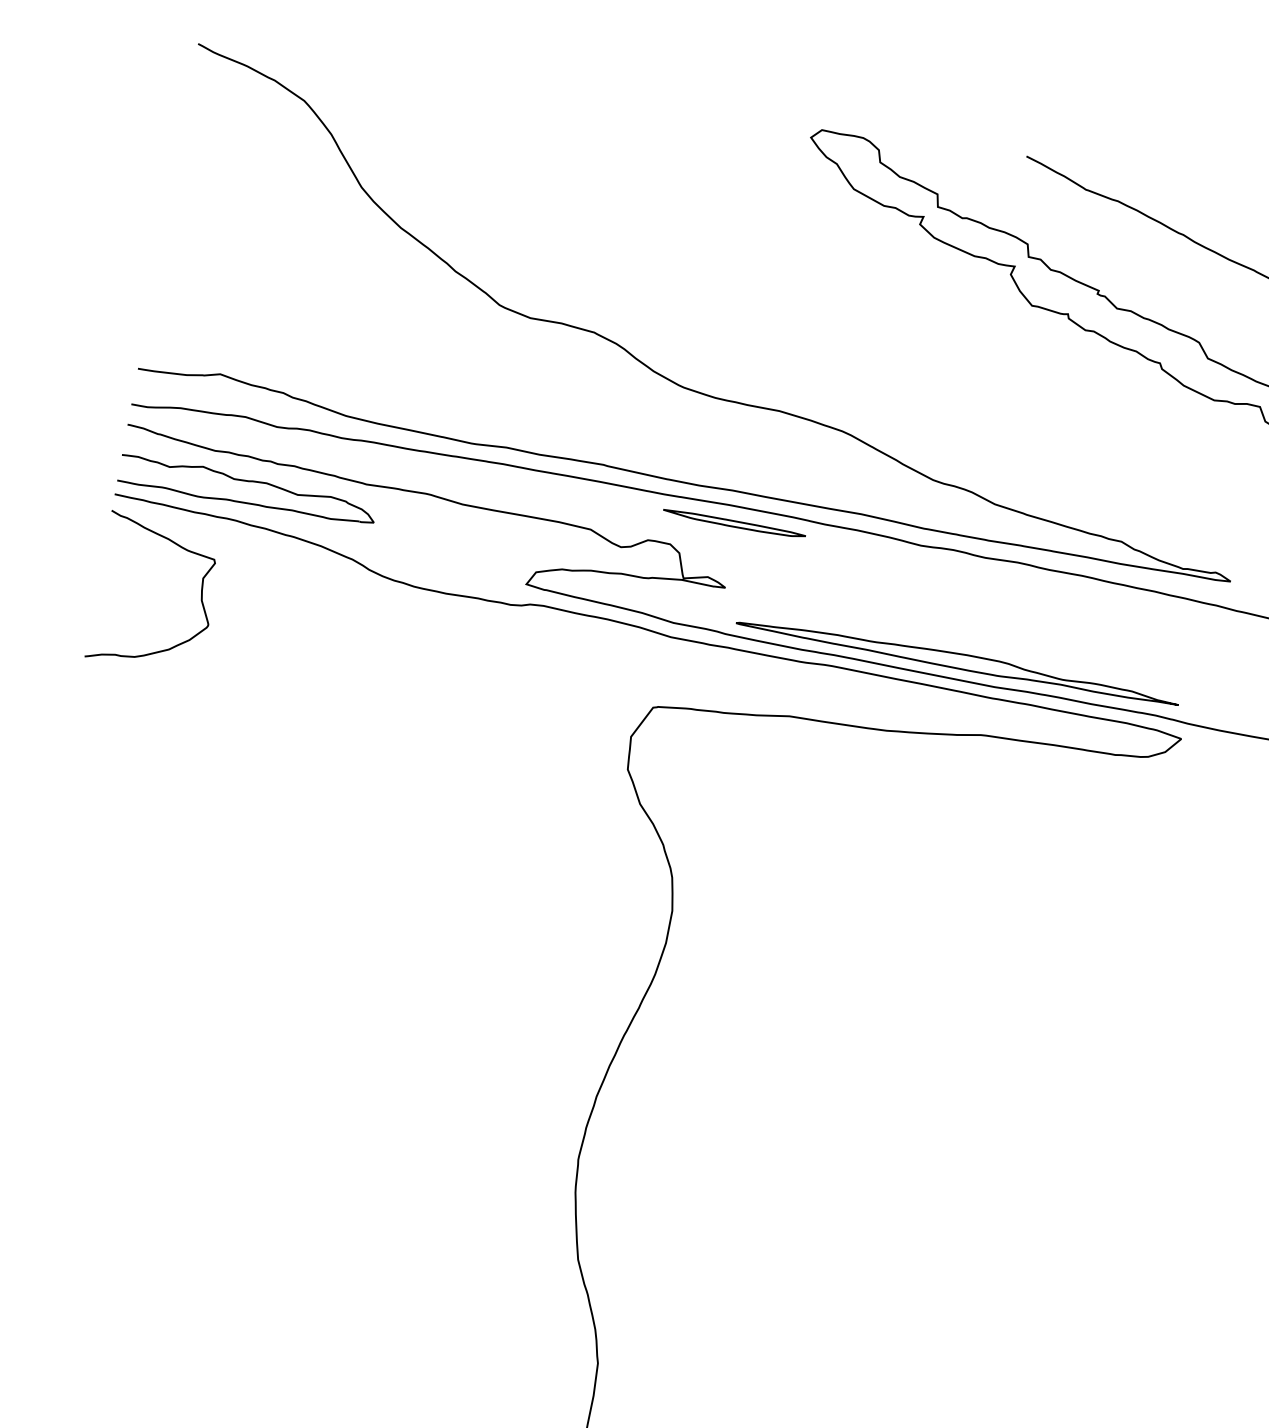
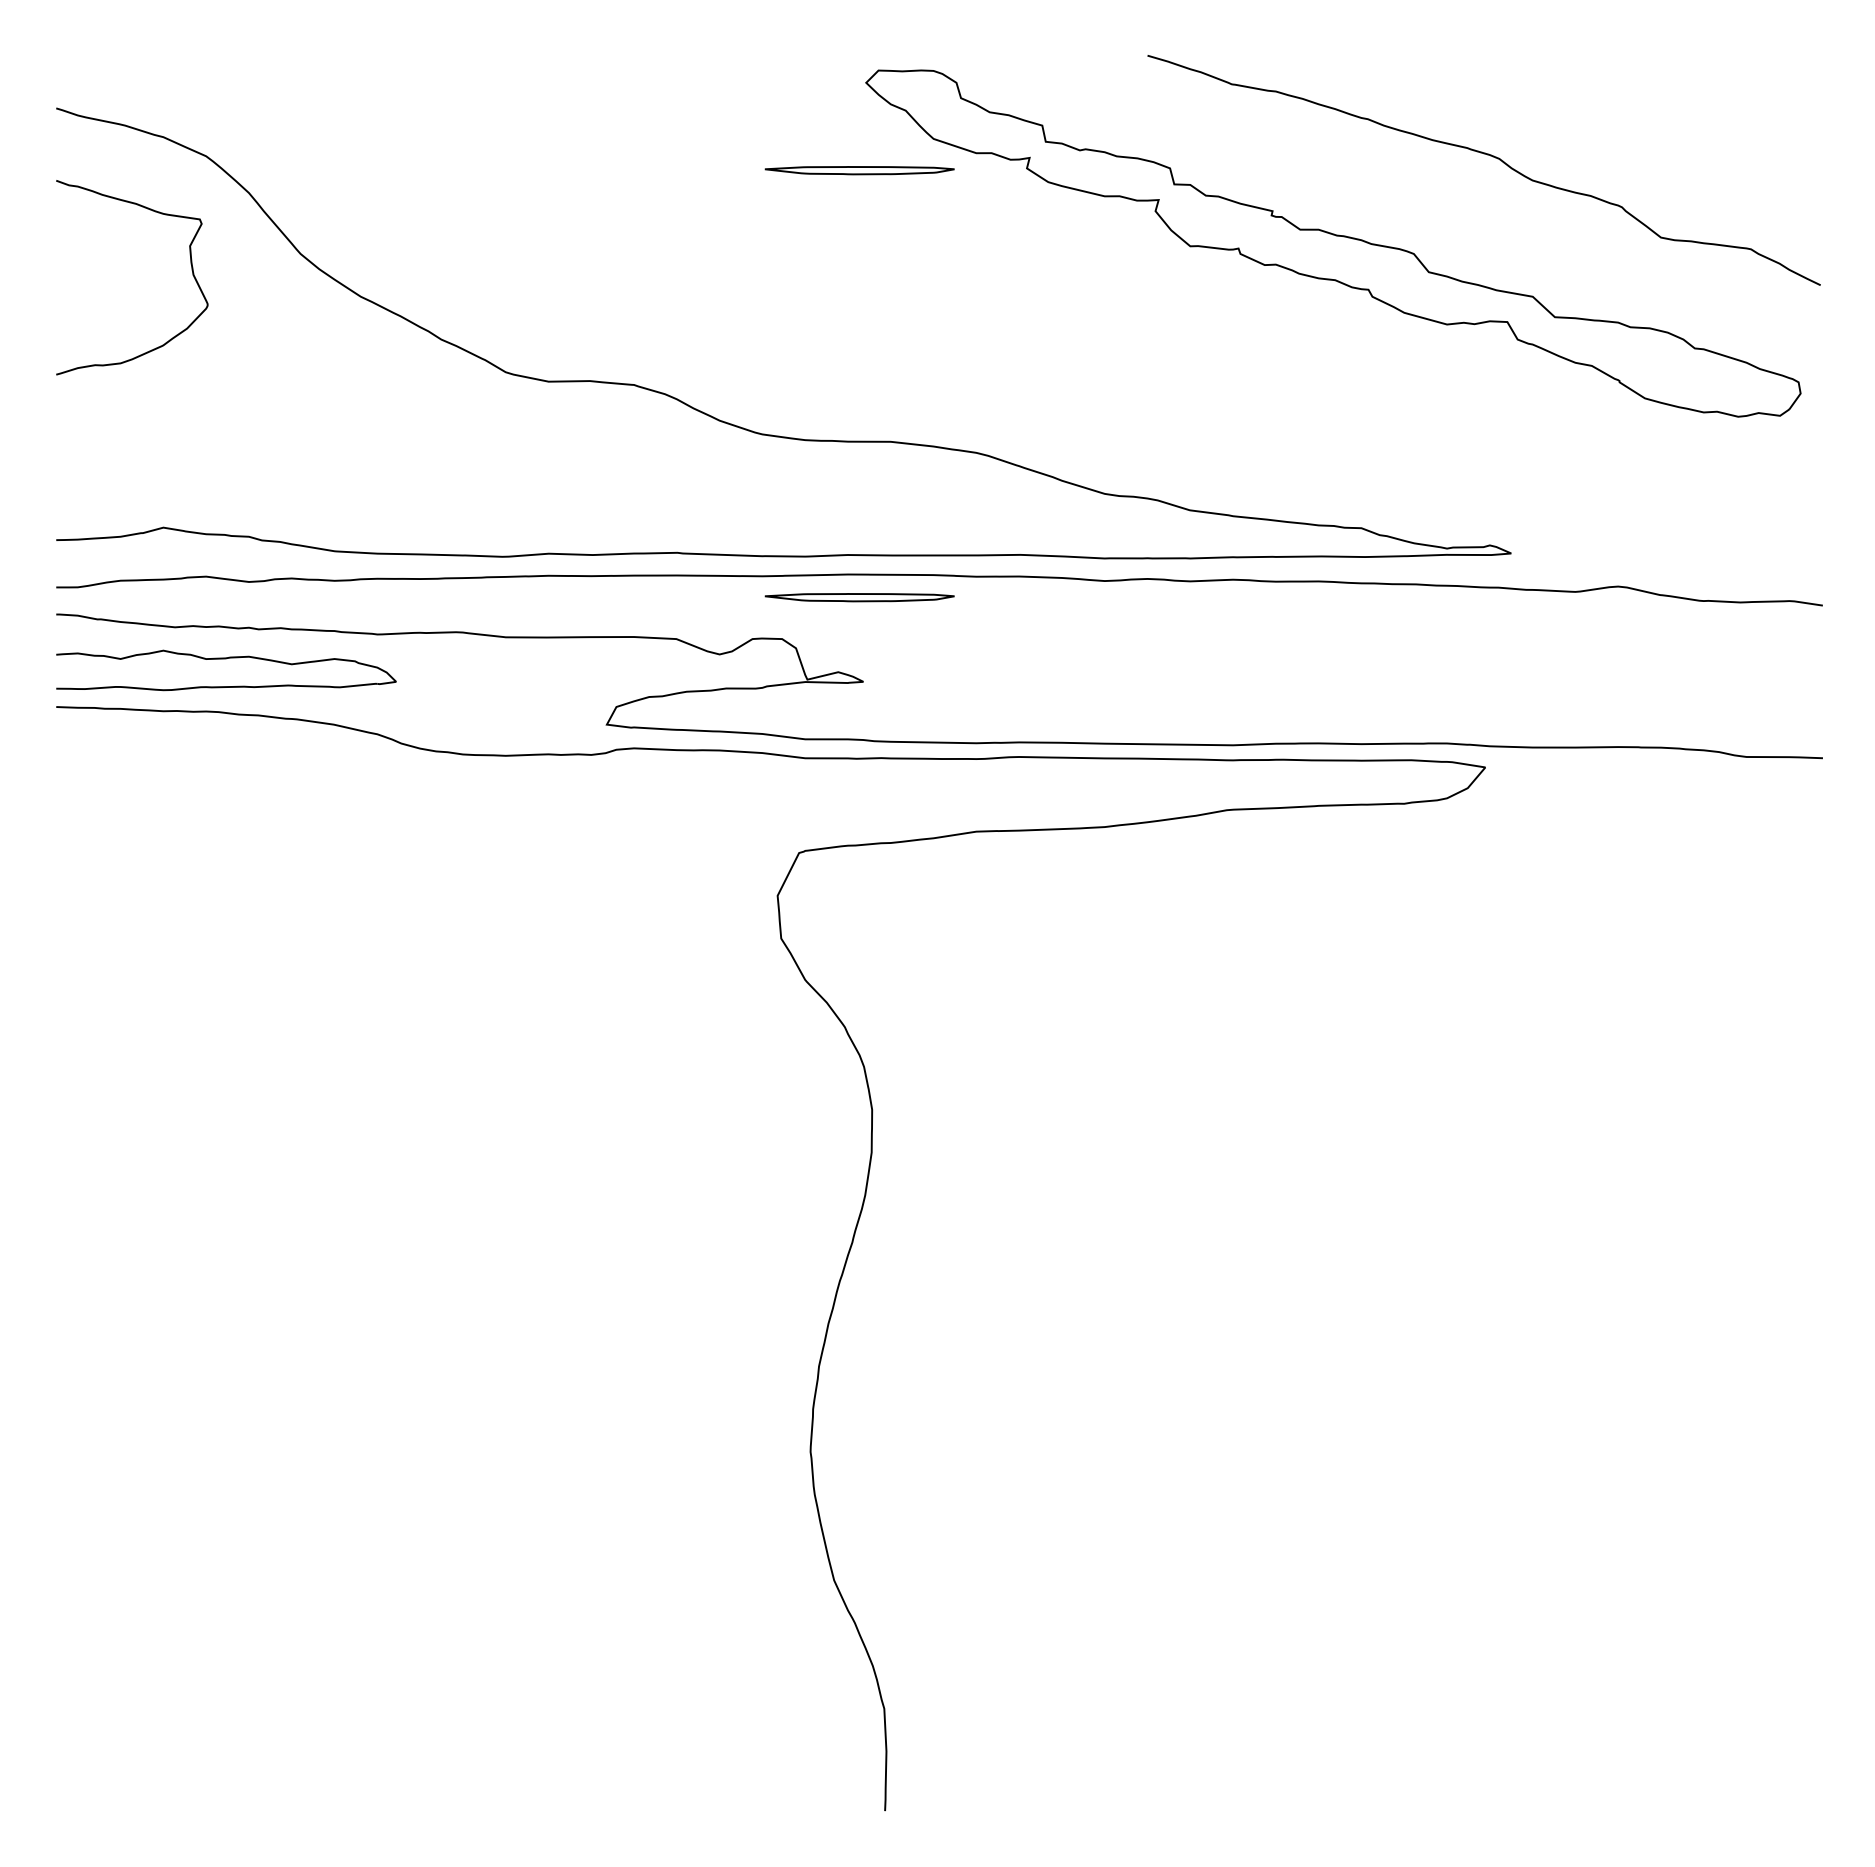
part: (793, 202) -> (859, 170), added
curve: (200, 596) -> (191, 270), moved
part: (957, 661) -> (1179, 720), removed

